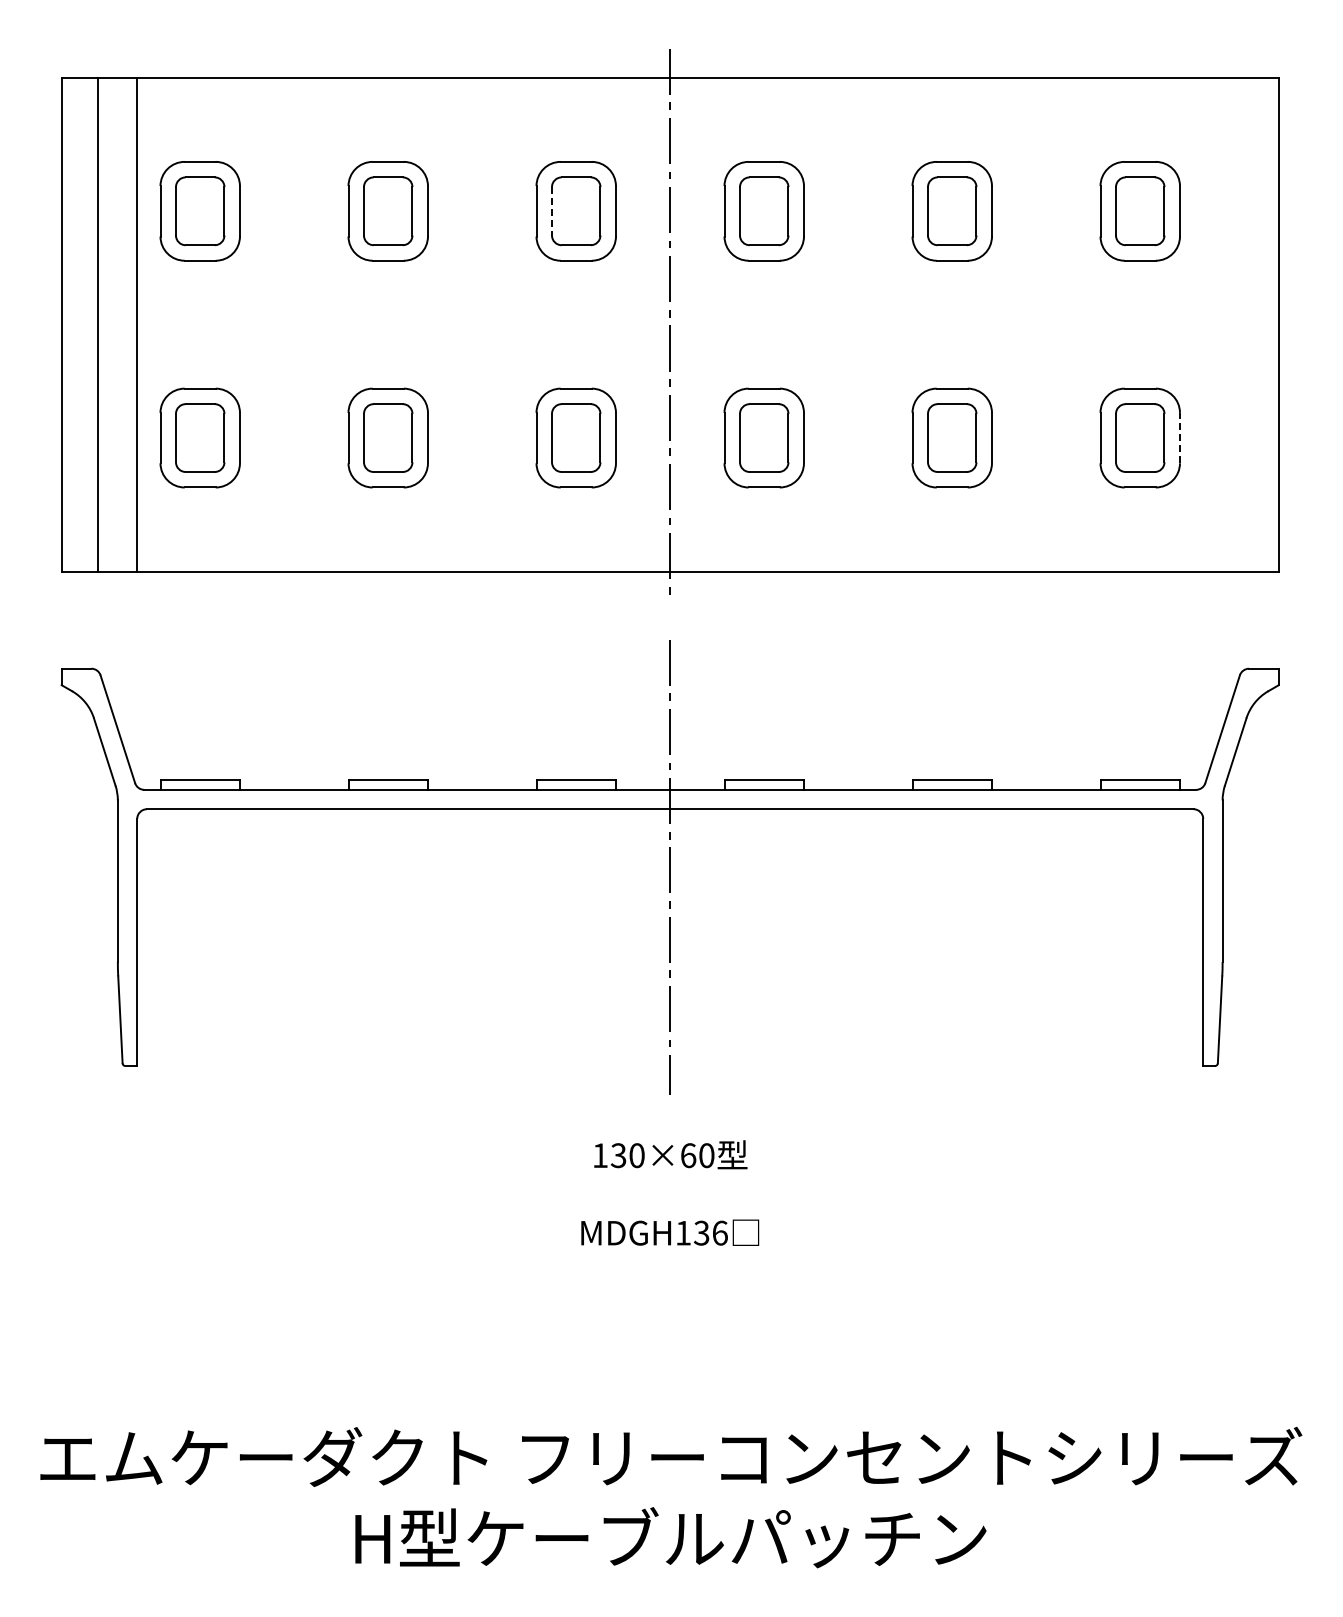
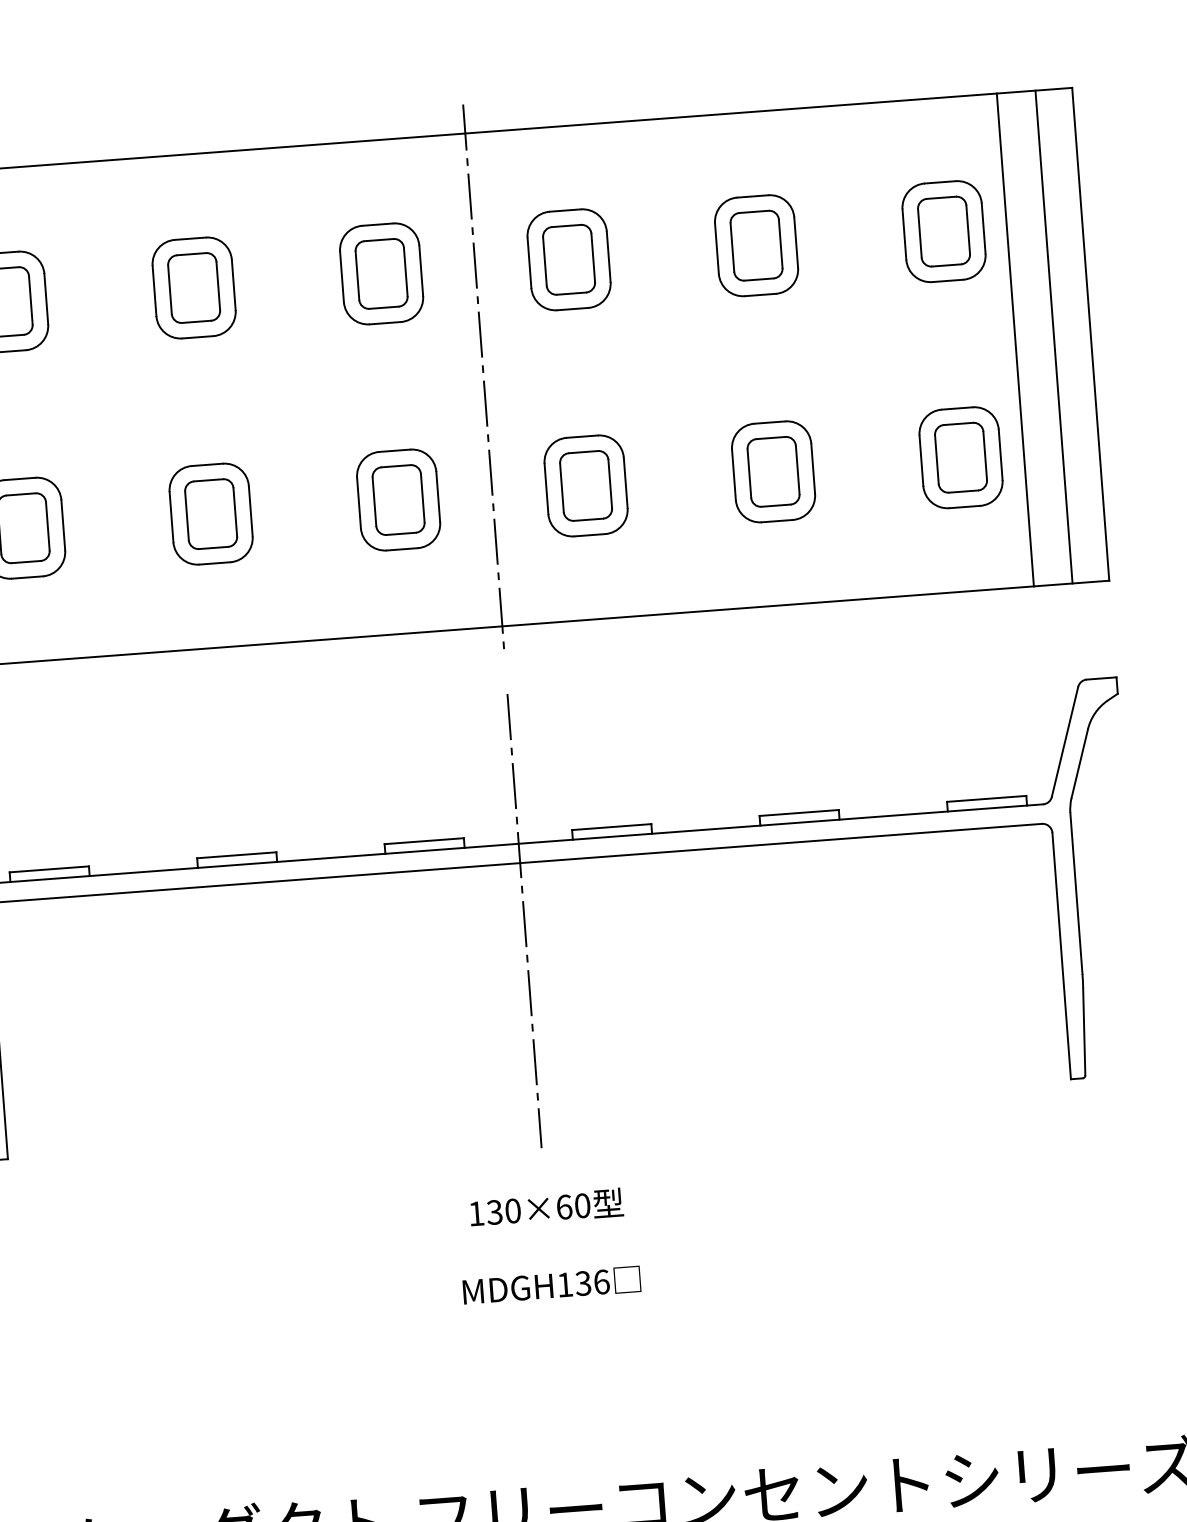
line: (552, 211) -> (357, 275), dashed -> solid
line: (1203, 324) -> (1015, 339), added
line: (1242, 324) -> (1054, 336), added
line: (1179, 437) -> (1000, 454), dashed -> solid

